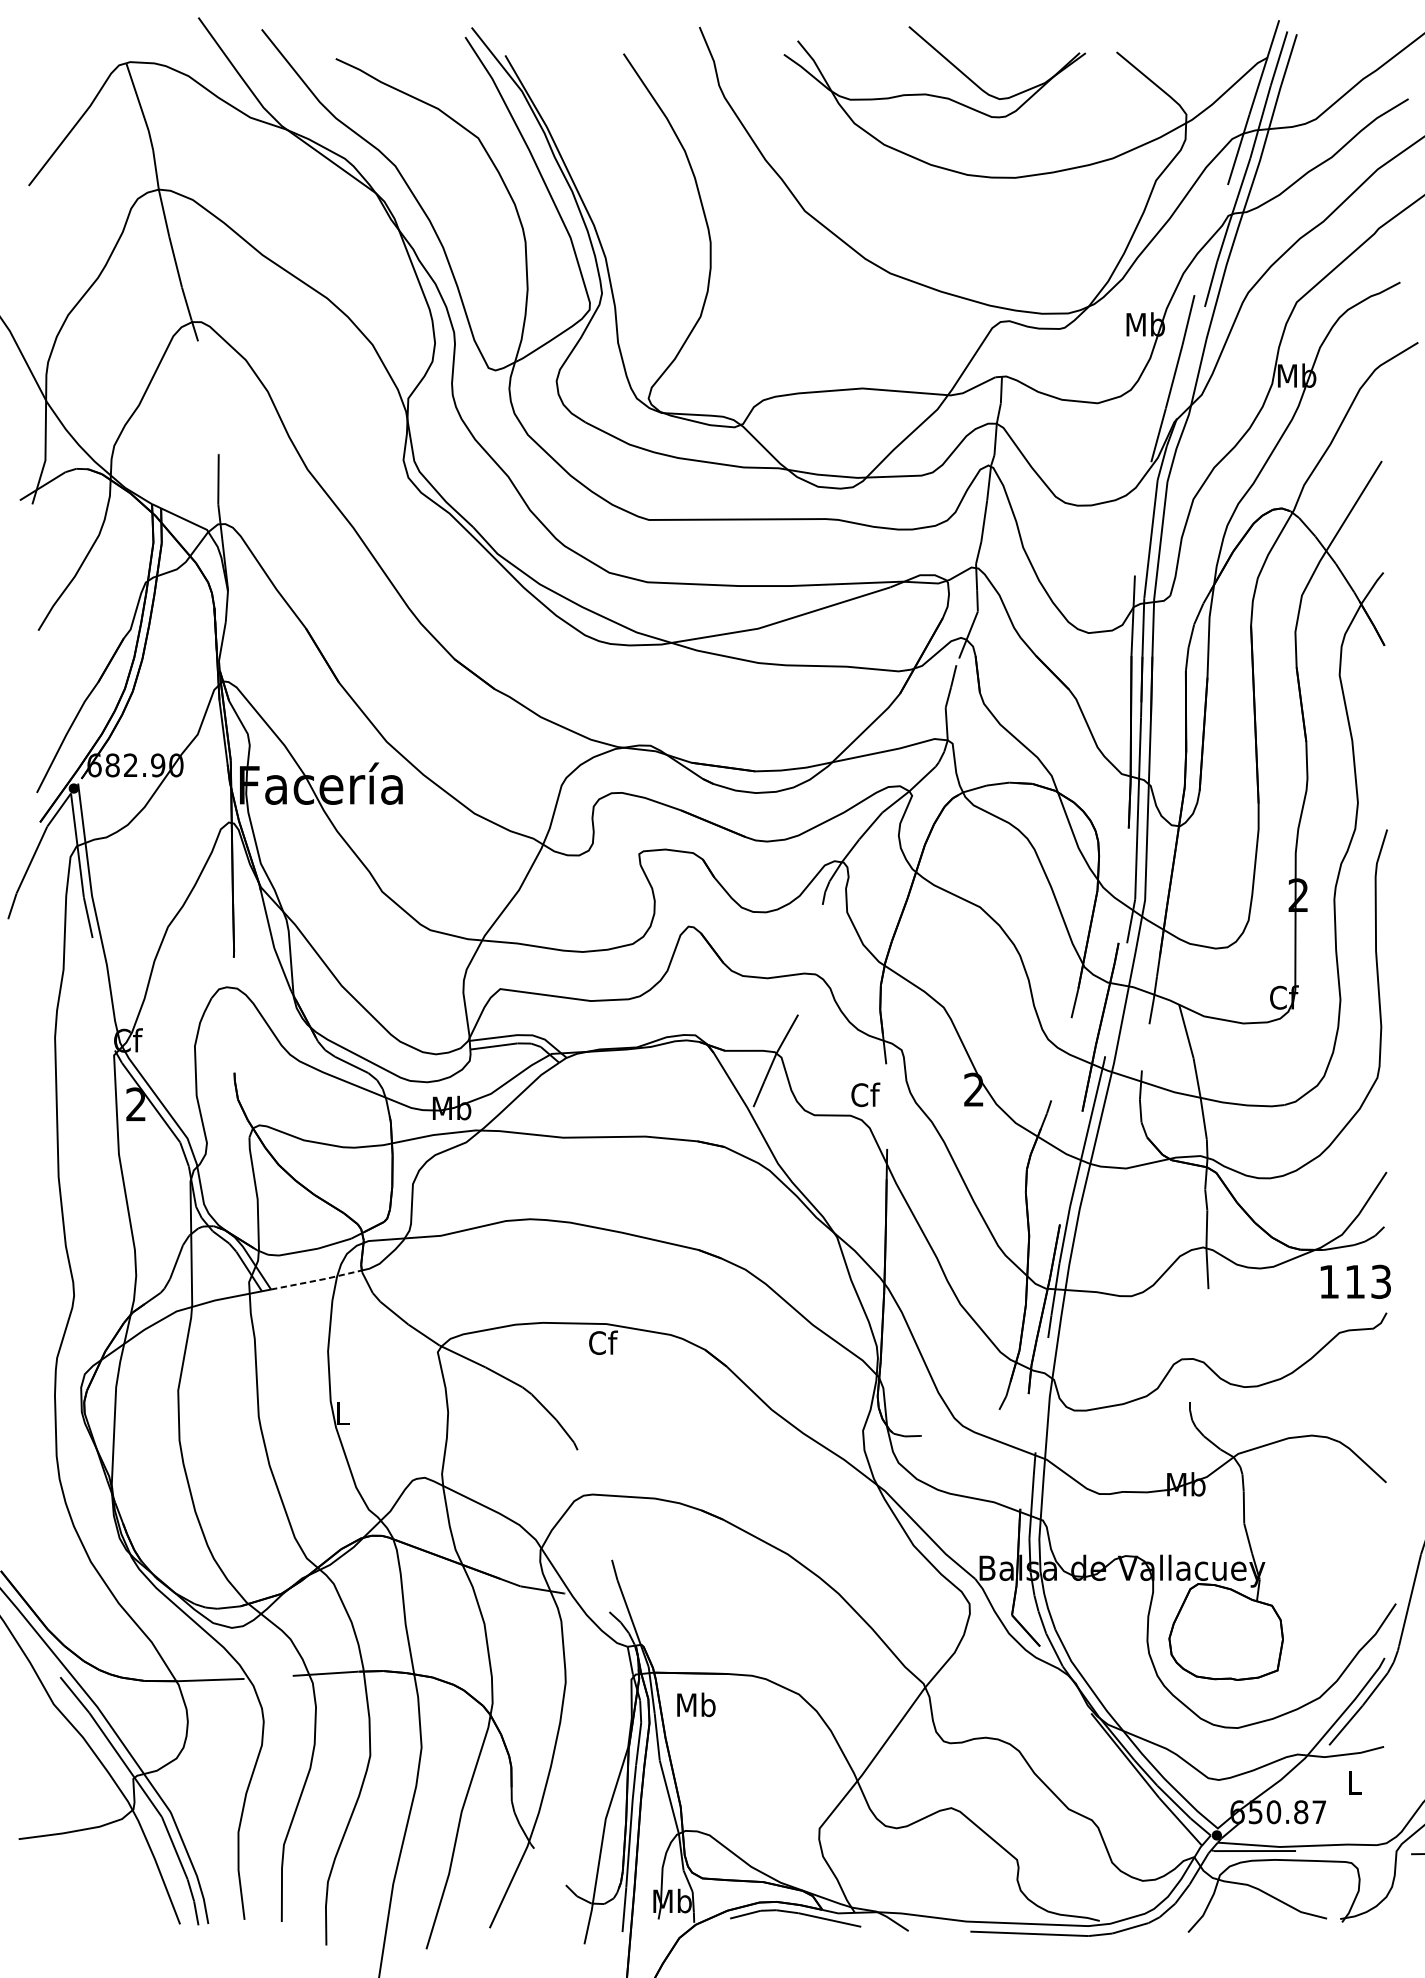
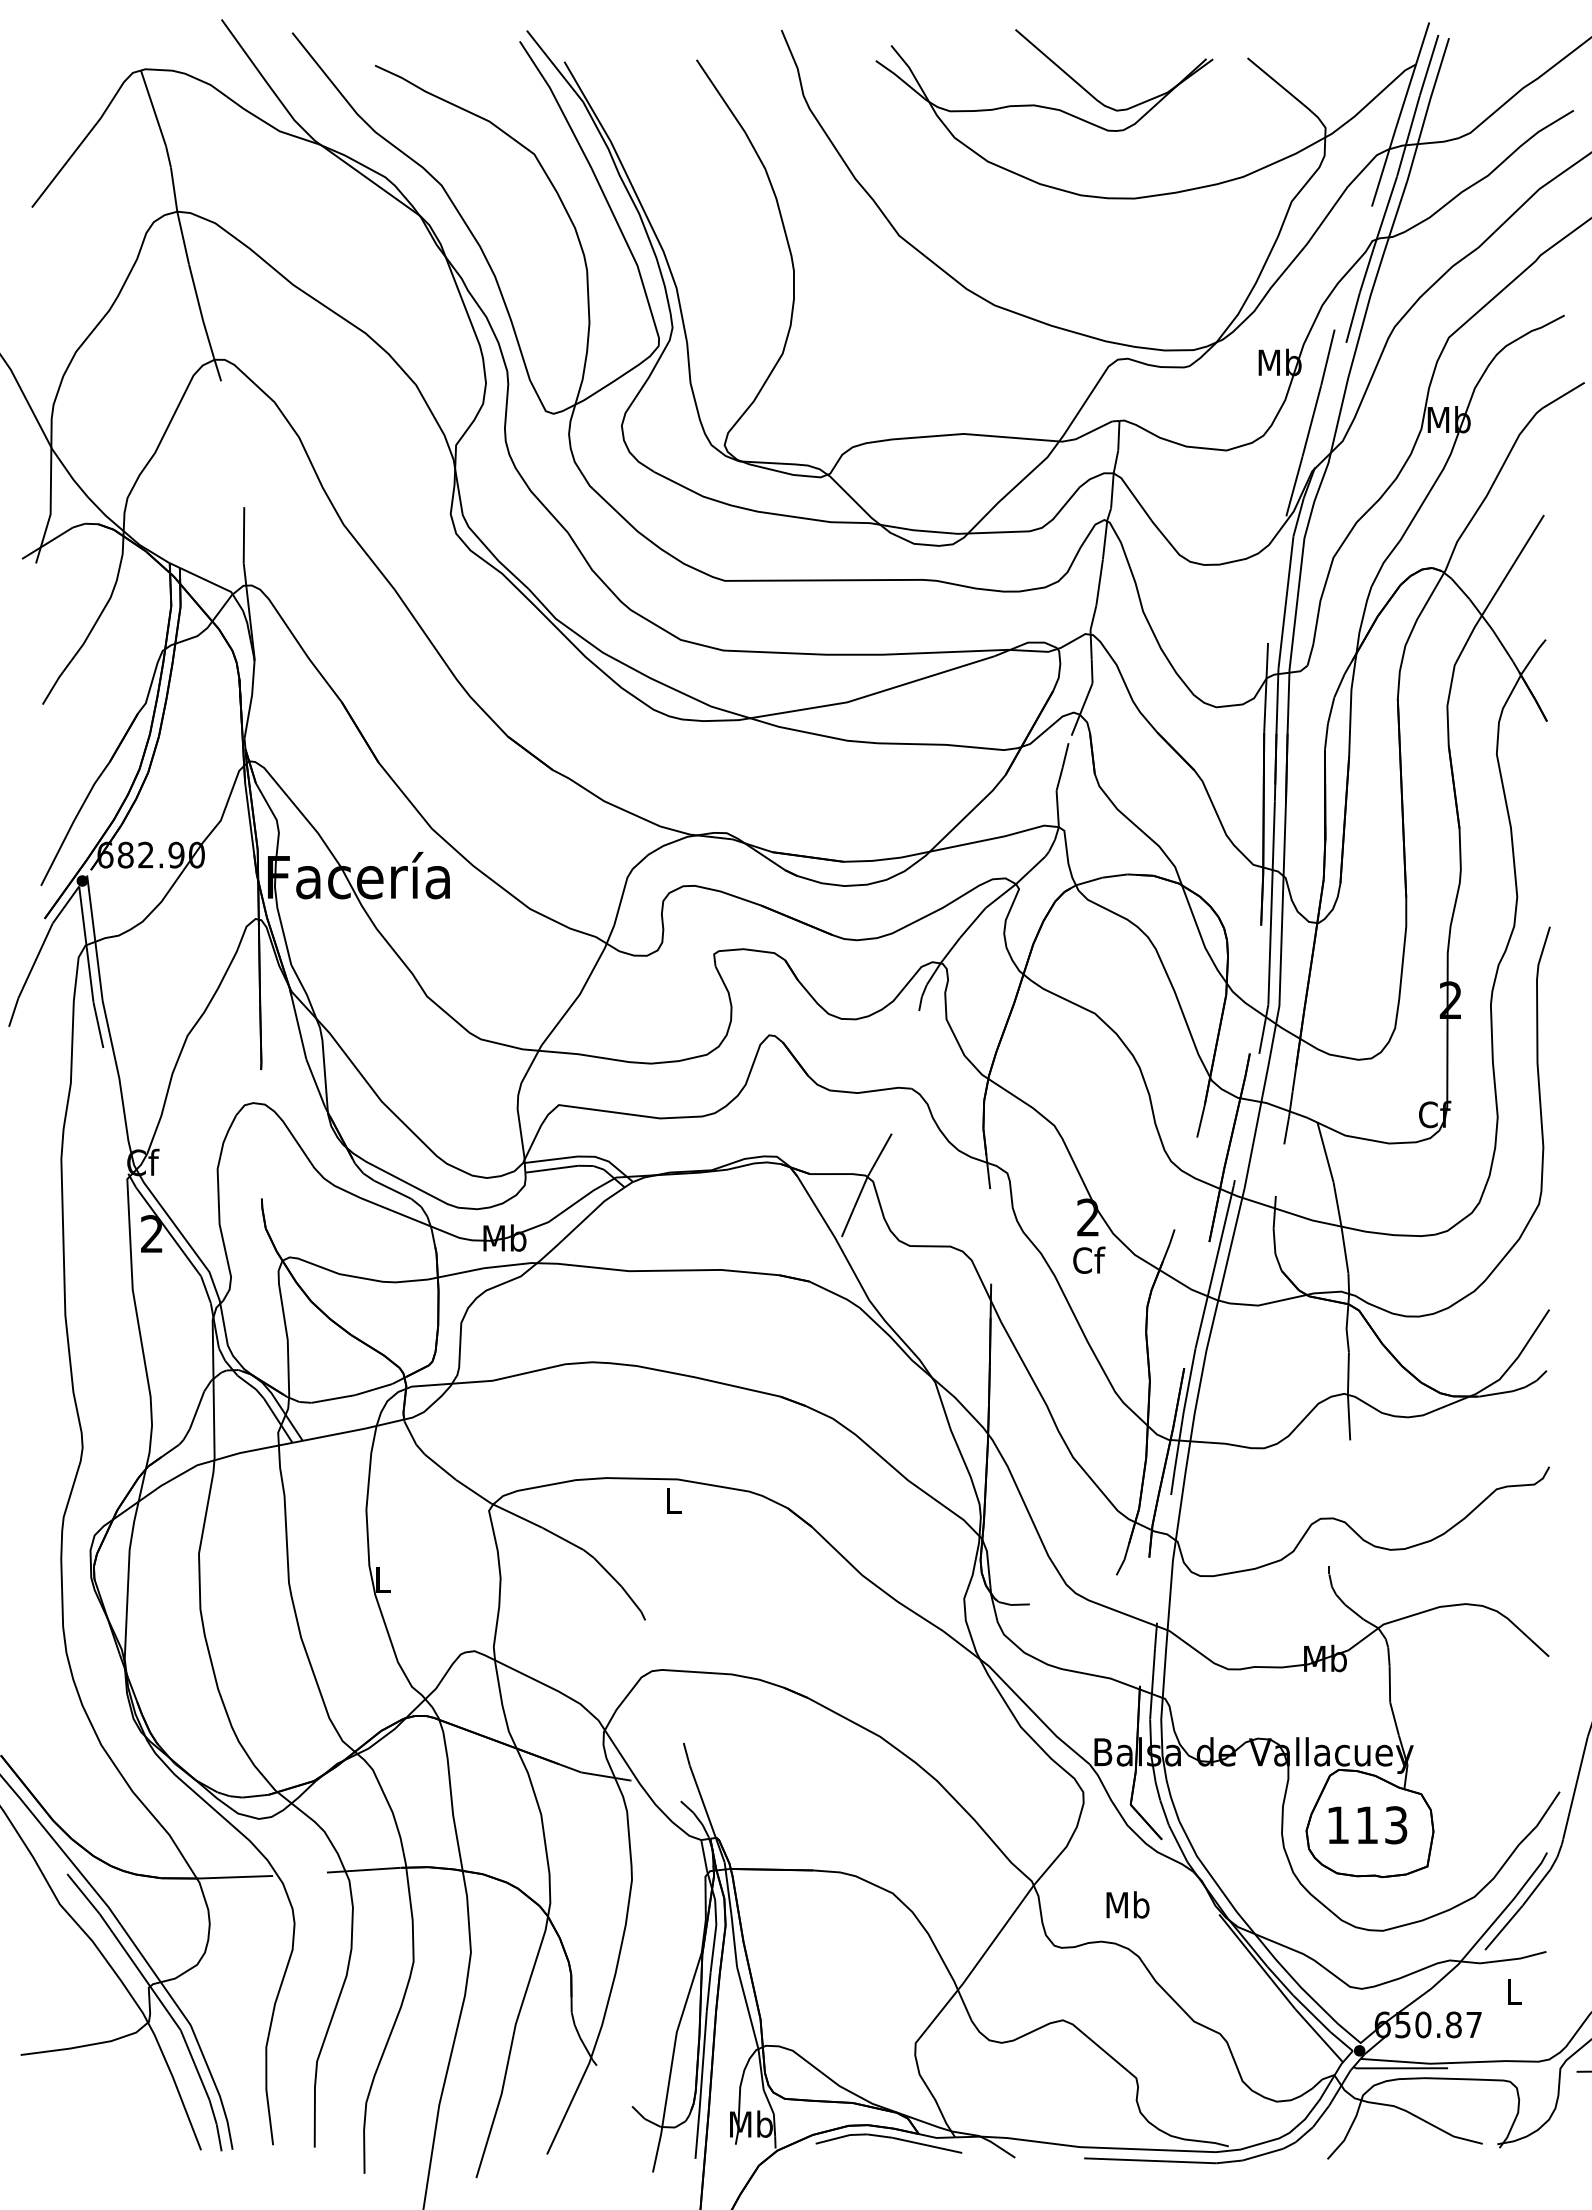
text: (865, 1094) -> (1089, 1259), moved
line: (317, 1280) -> (354, 1430), dashed -> solid
text: (1355, 1282) -> (1367, 1825), moved
text: (603, 1342) -> (674, 1500), Cf -> L
text: (695, 1704) -> (1127, 1904), moved

